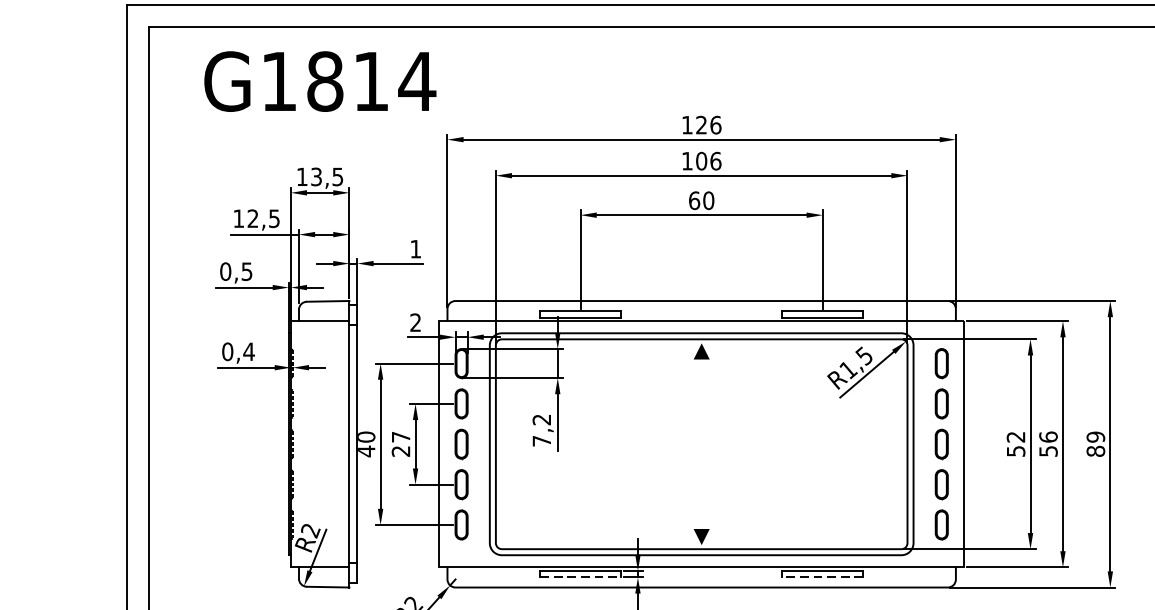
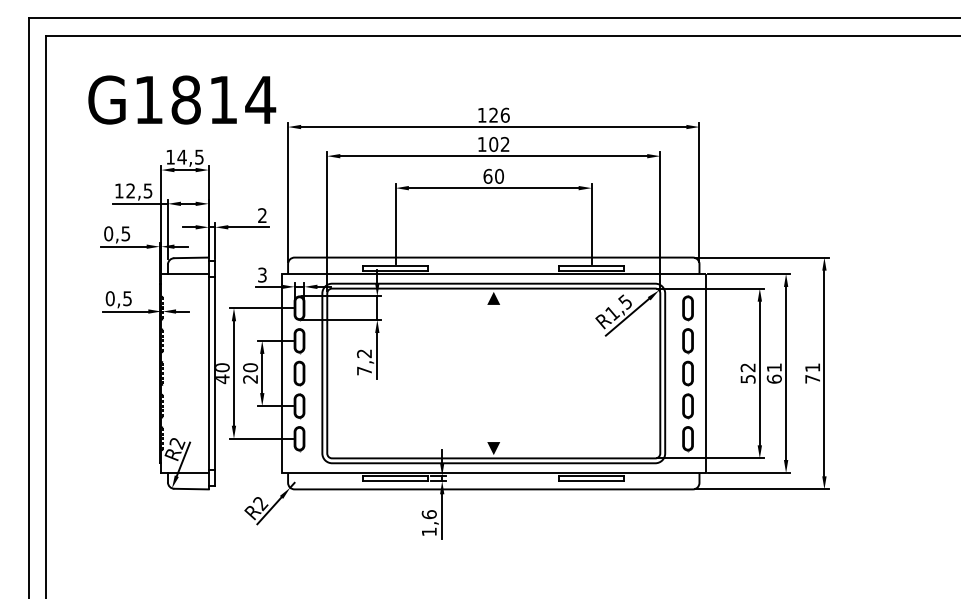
text: (320, 80) -> (182, 99), moved
text: (714, 160) -> (504, 143), 106 -> 102
text: (315, 176) -> (181, 156), 13,5 -> 14,5
text: (415, 249) -> (262, 215), 1 -> 2
text: (415, 323) -> (262, 275), 2 -> 3
text: (249, 351) -> (127, 298), 0,4 -> 0,5
text: (401, 436) -> (250, 367), 27 -> 20
text: (1047, 444) -> (773, 373), 56 -> 61
text: (1095, 444) -> (812, 373), 89 -> 71
line: (580, 577) -> (395, 481), dashed -> solid
line: (822, 577) -> (591, 481), dashed -> solid

